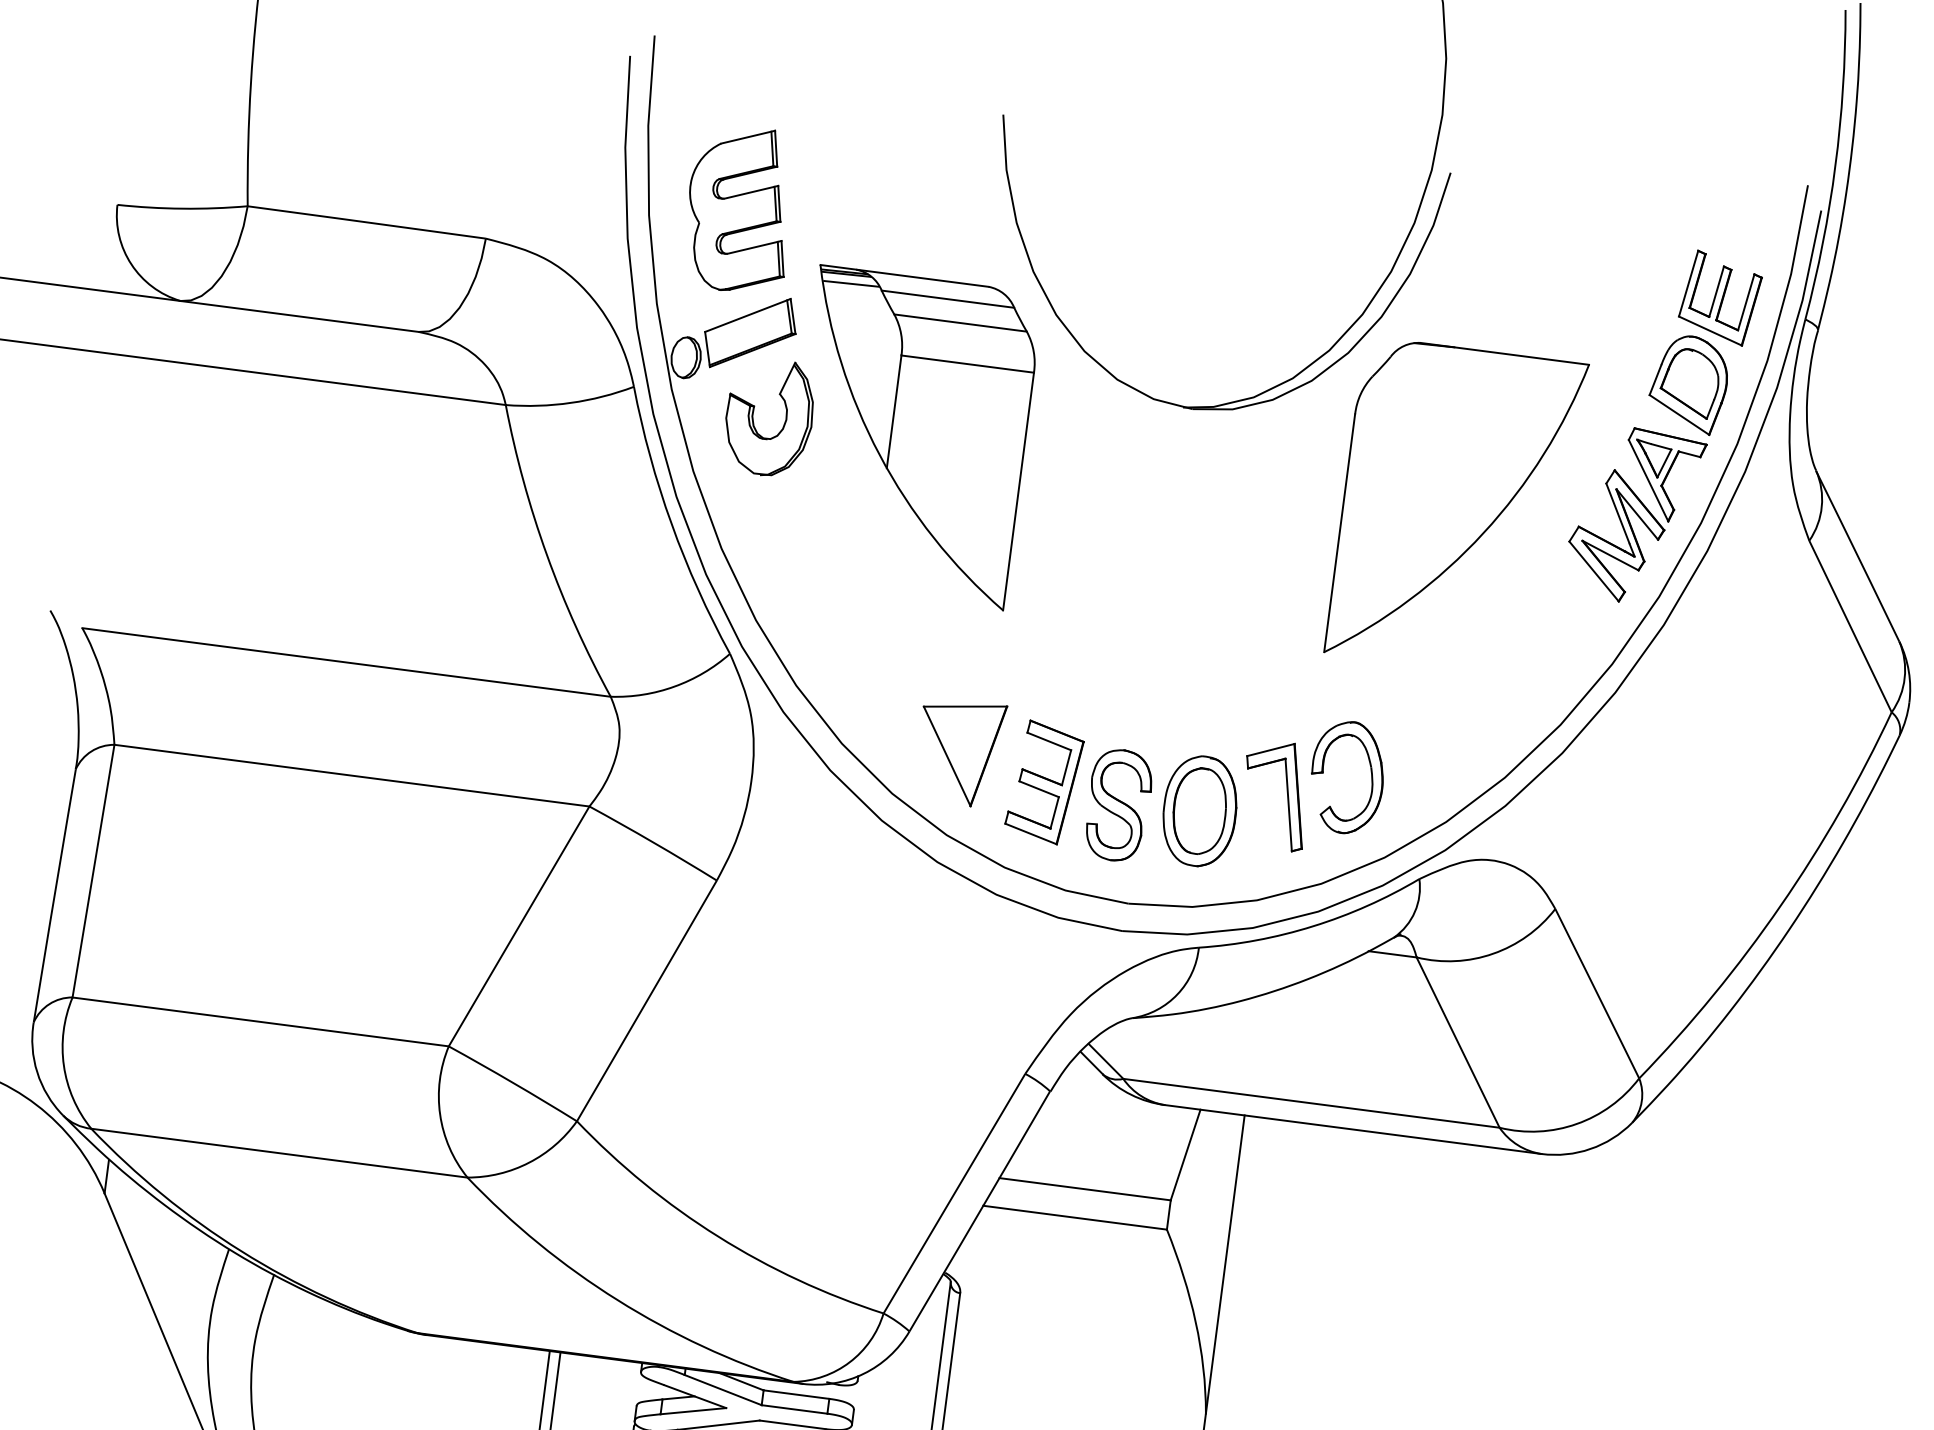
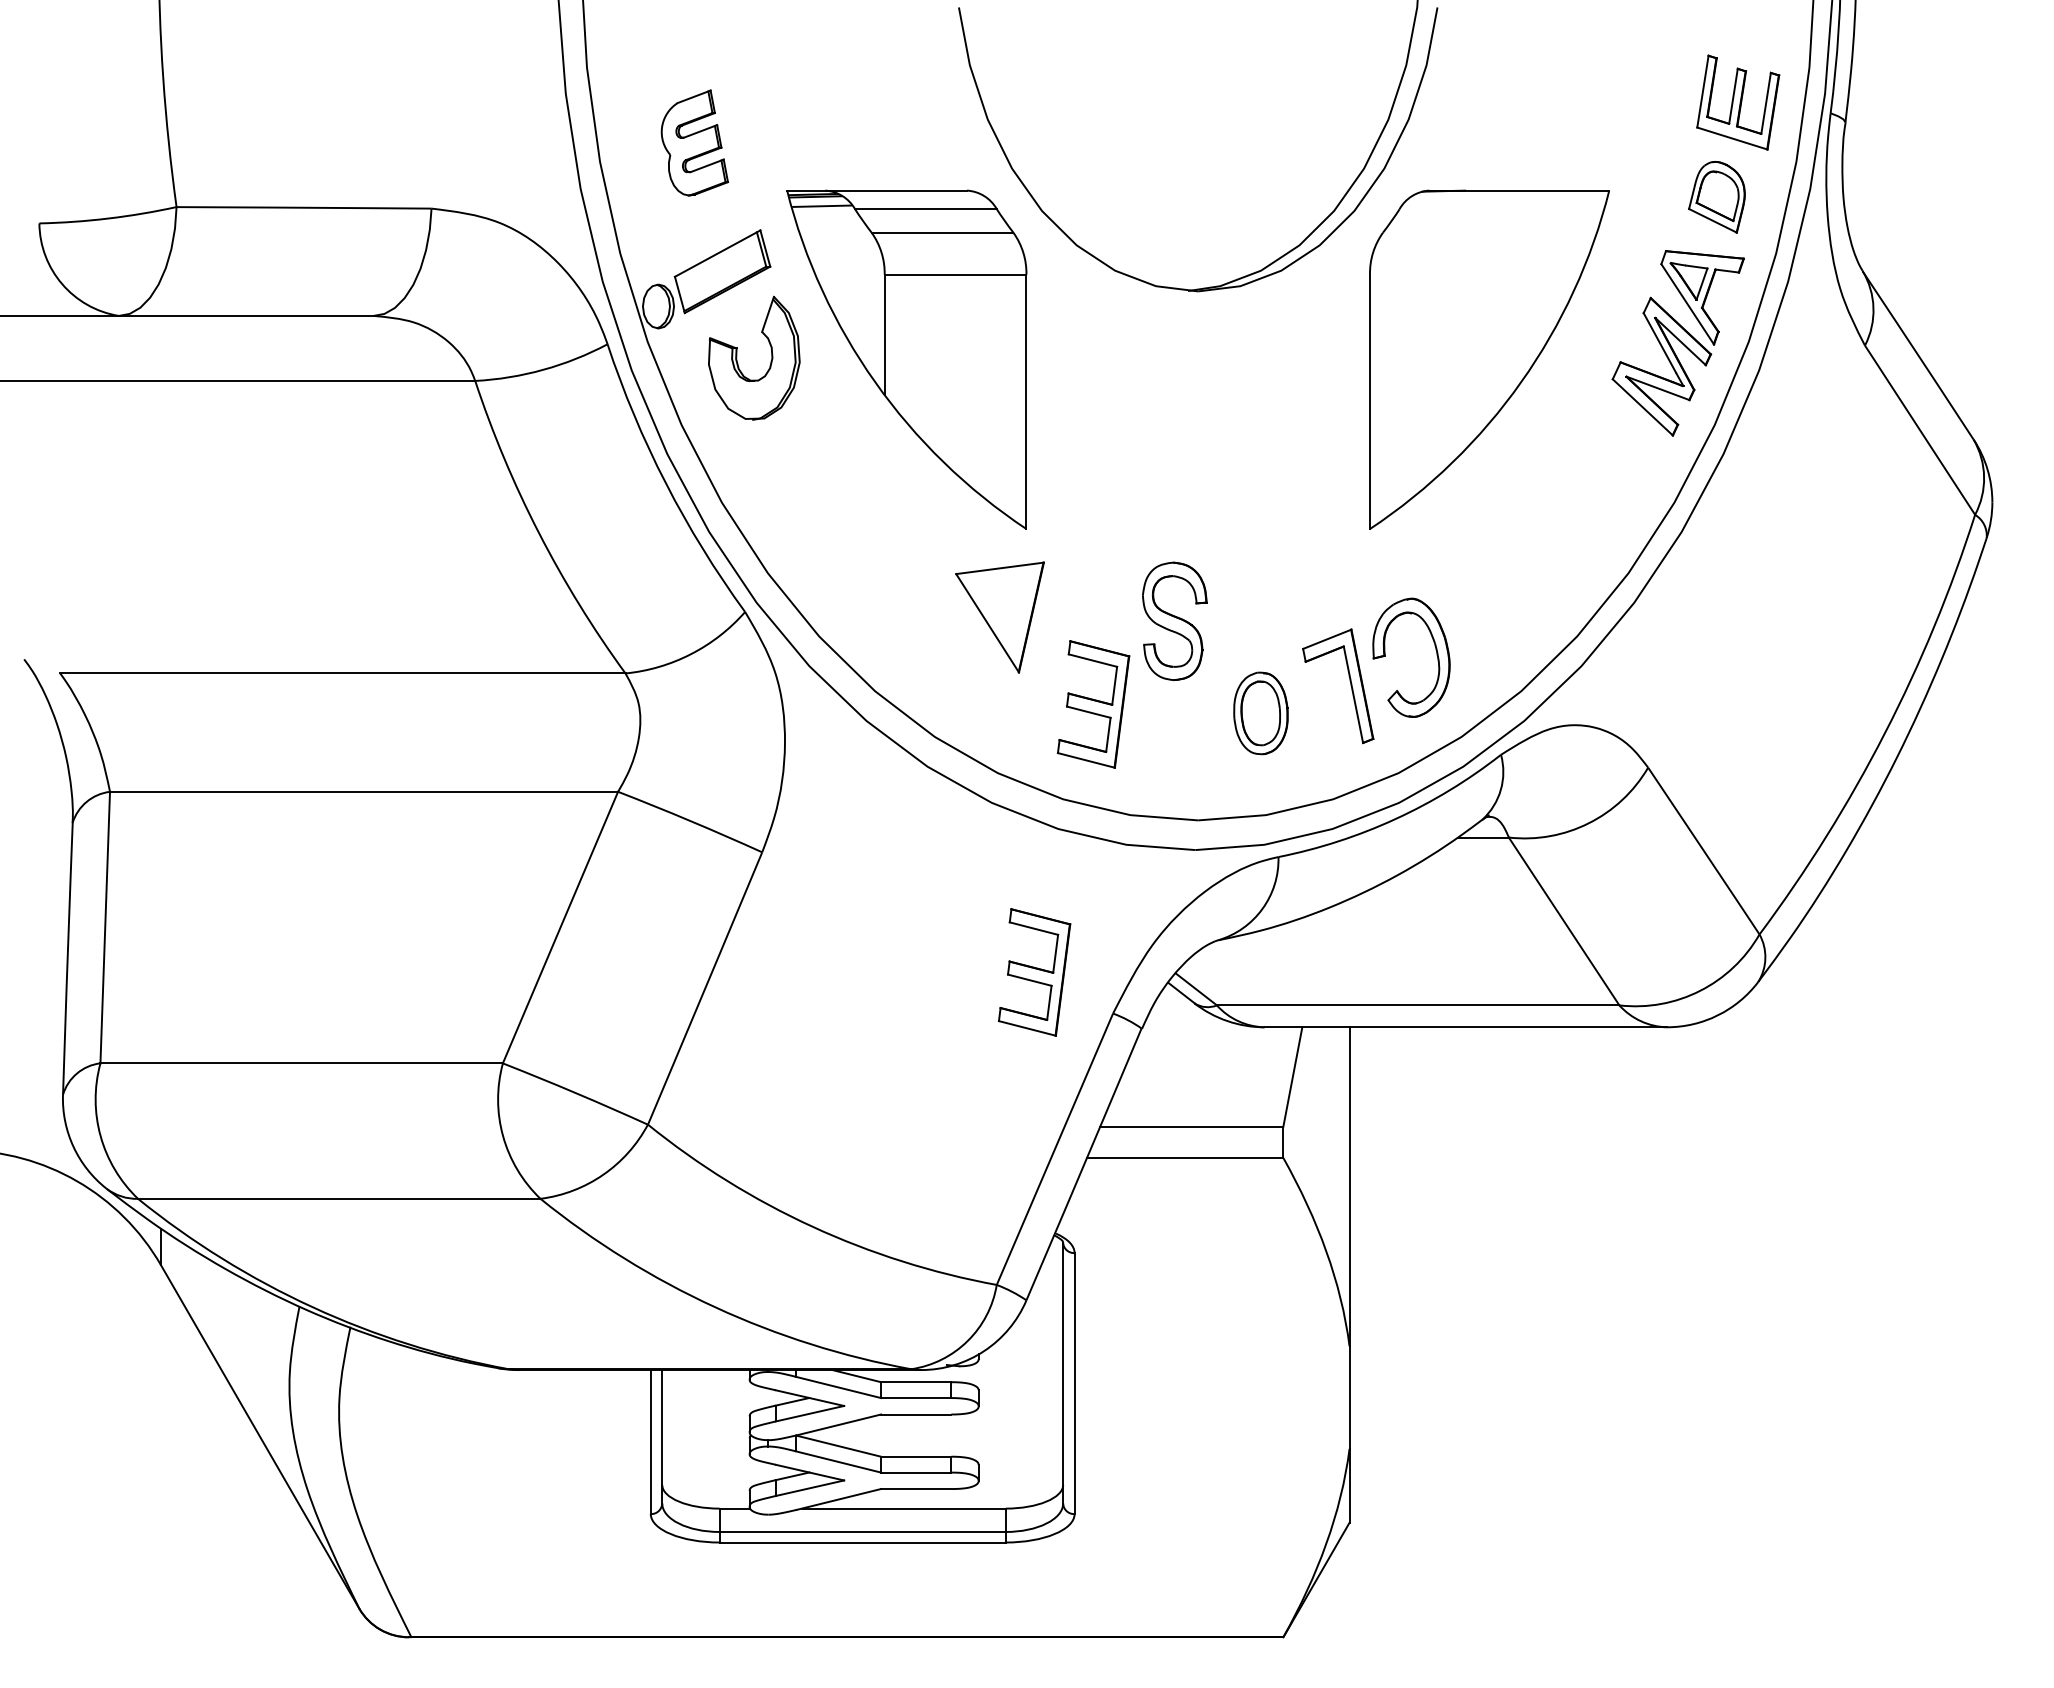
part: (739, 208) -> (694, 142), size x0.6
part: (1688, 383) -> (1716, 196), size x0.7
part: (959, 752) -> (999, 617), moved
part: (1118, 805) -> (1174, 621), moved
part: (1199, 811) -> (1260, 713), size x0.7
part: (956, 1025) -> (1034, 972), added

